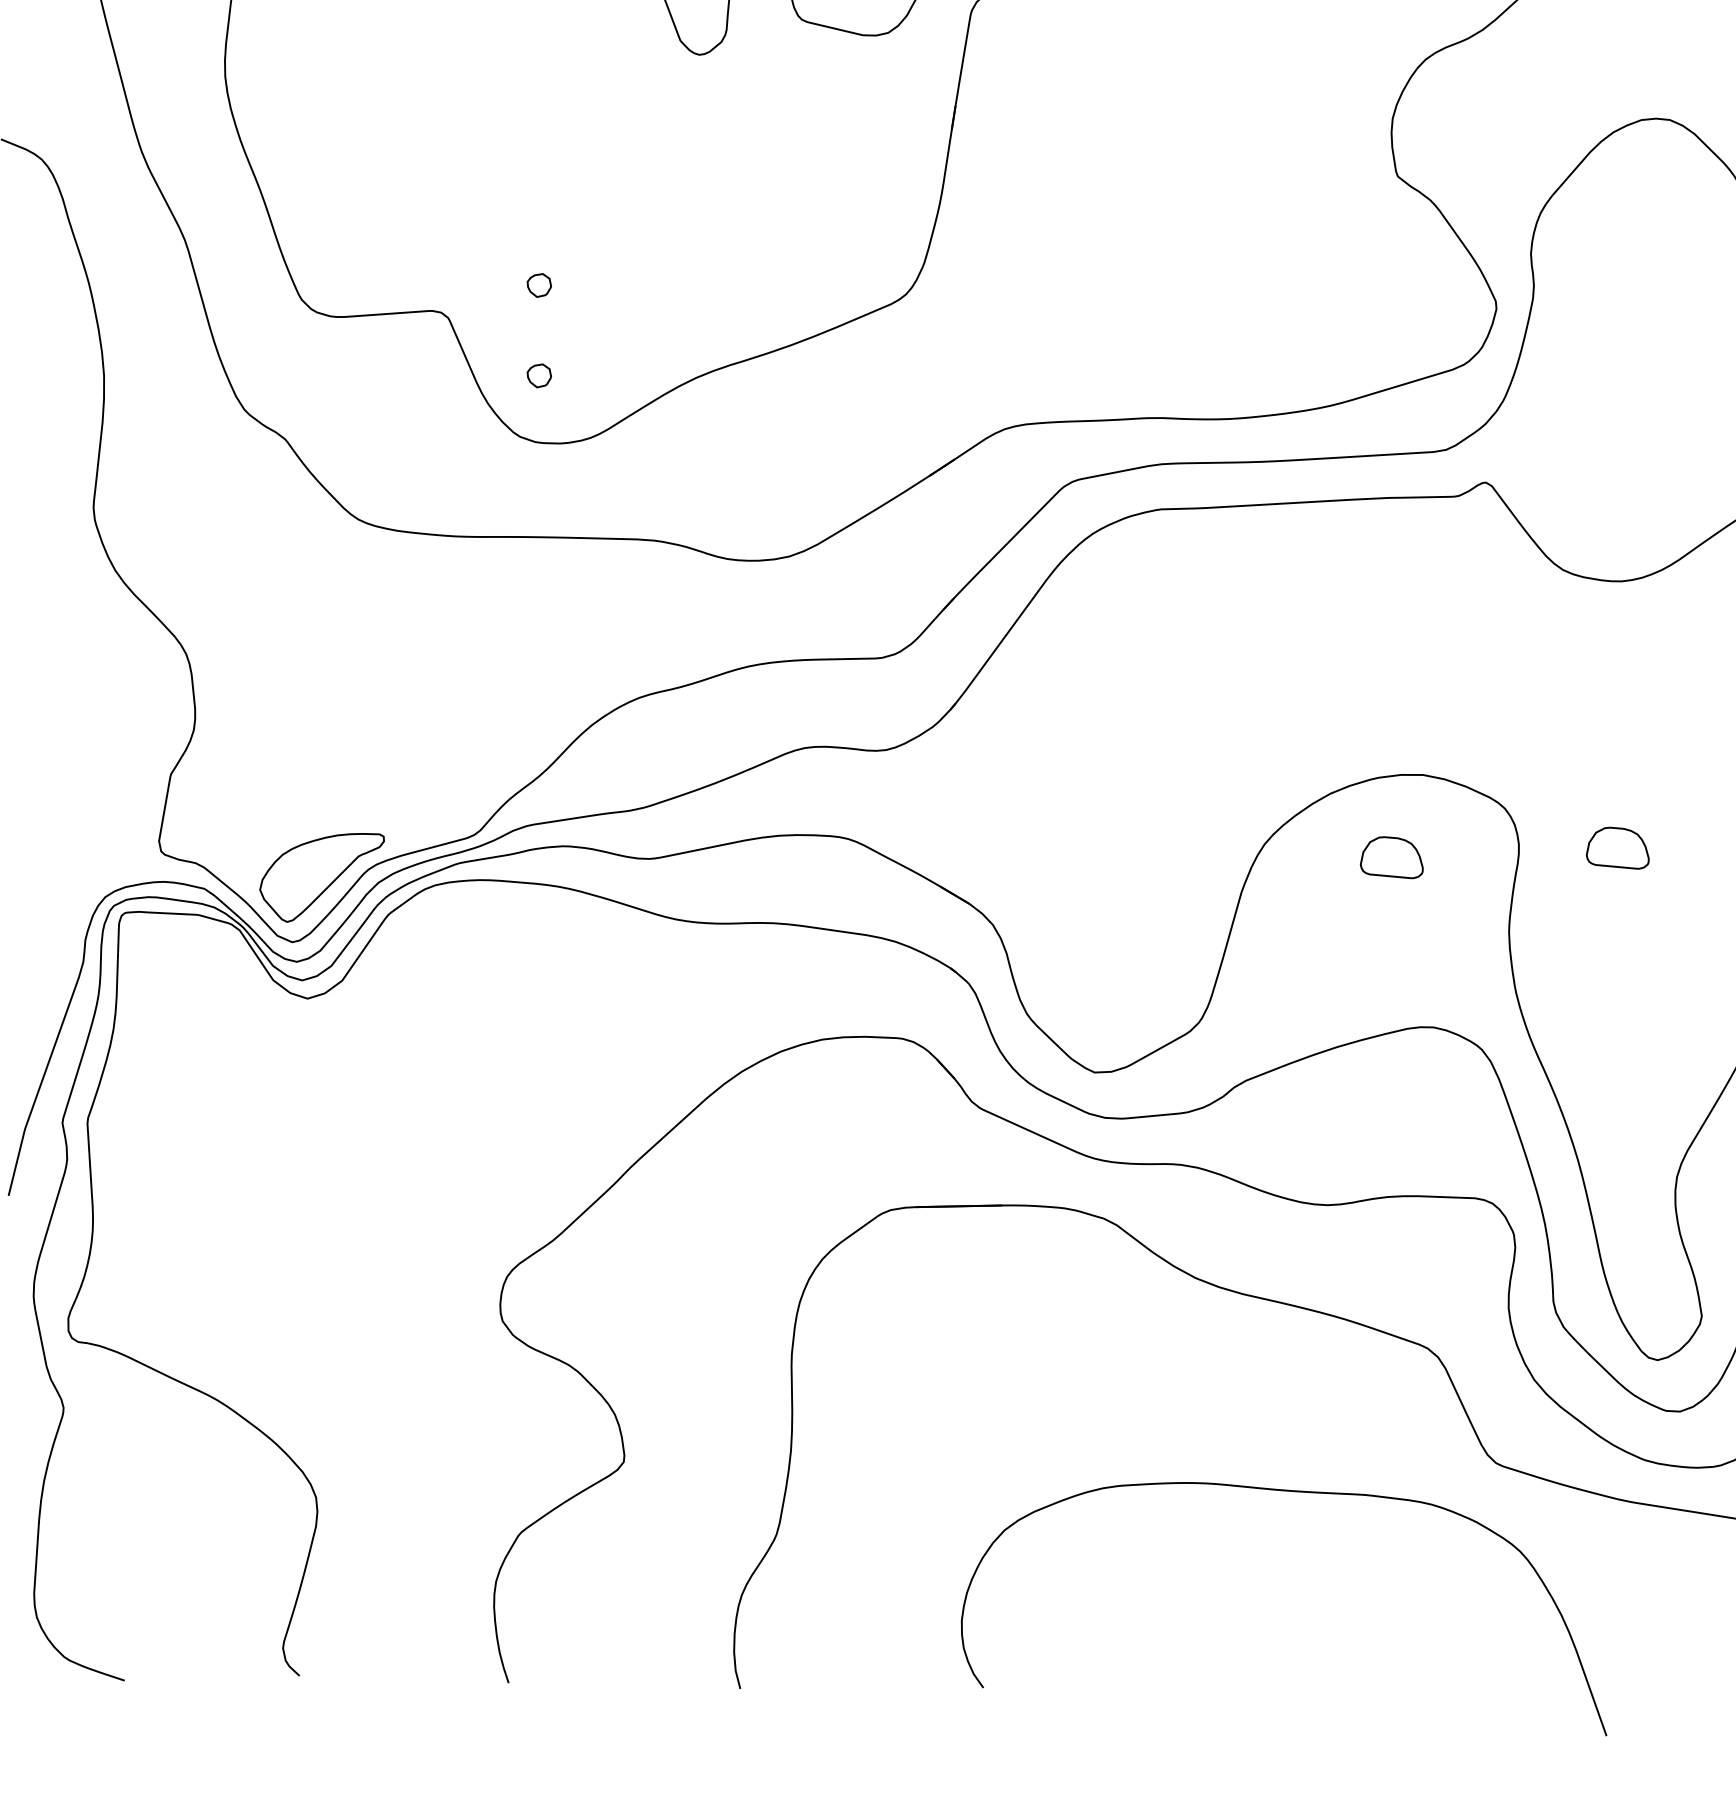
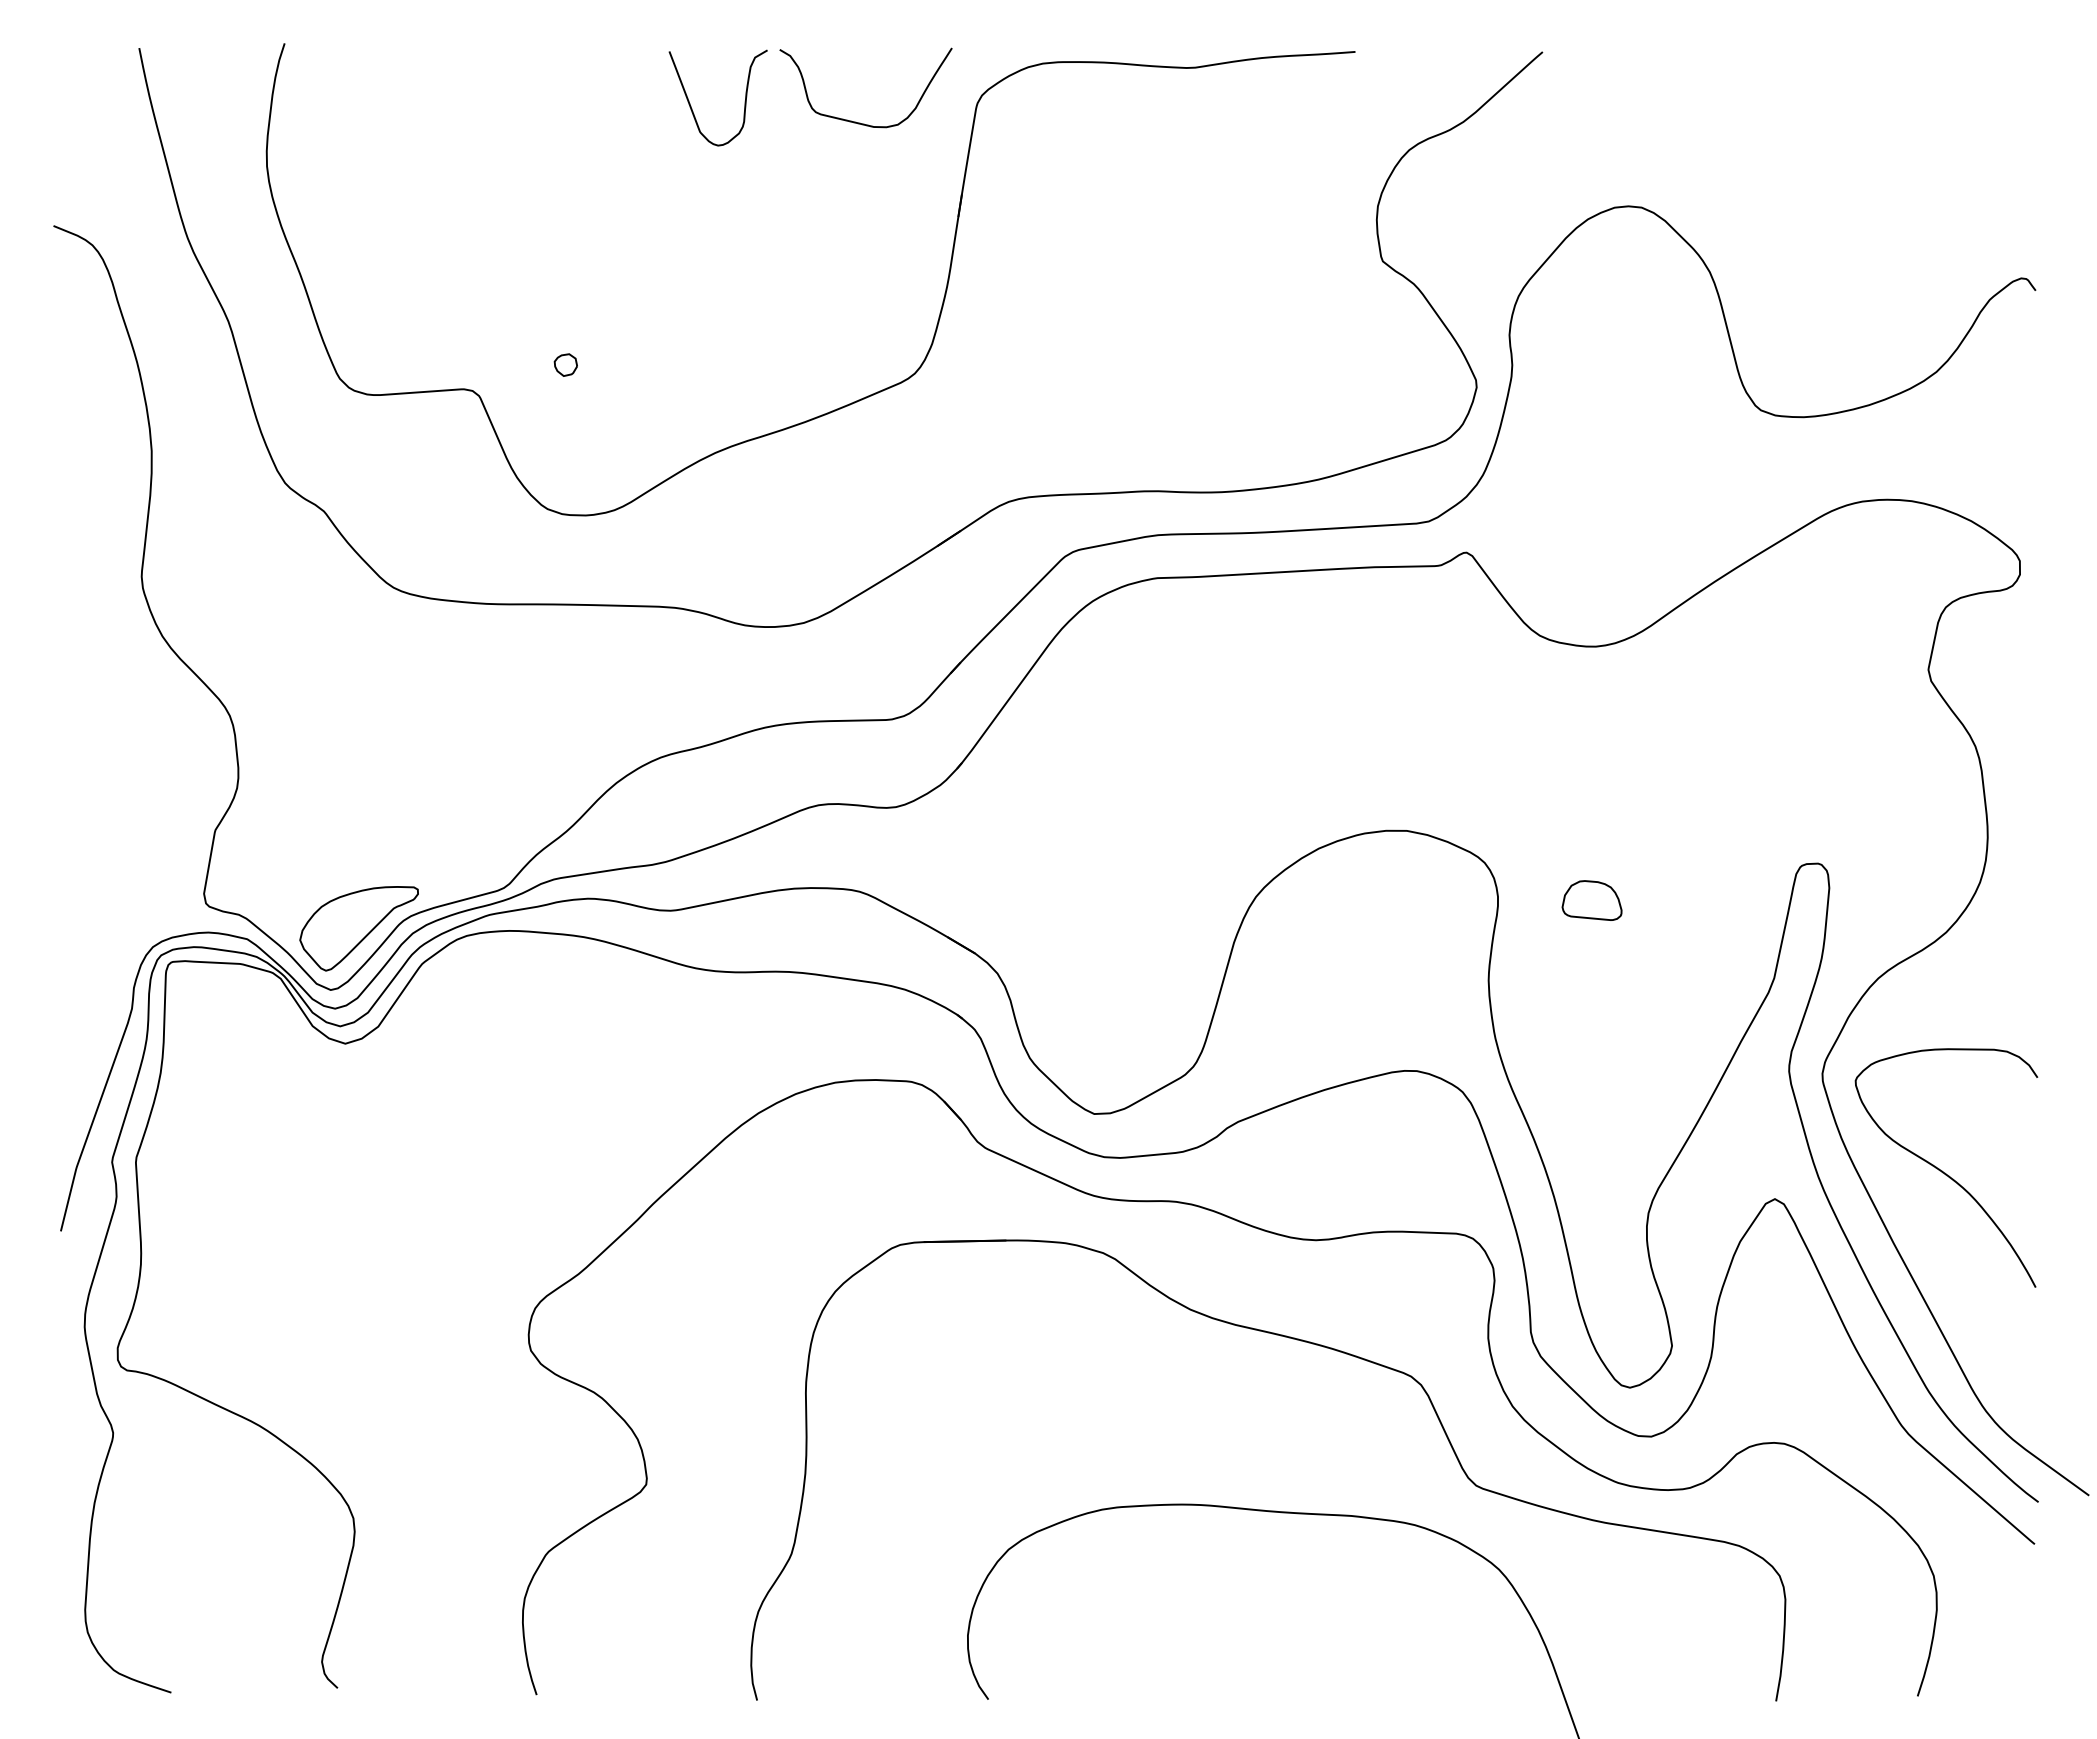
part: (538, 375) -> (565, 450), removed
part: (1391, 857) -> (1376, 909), removed

